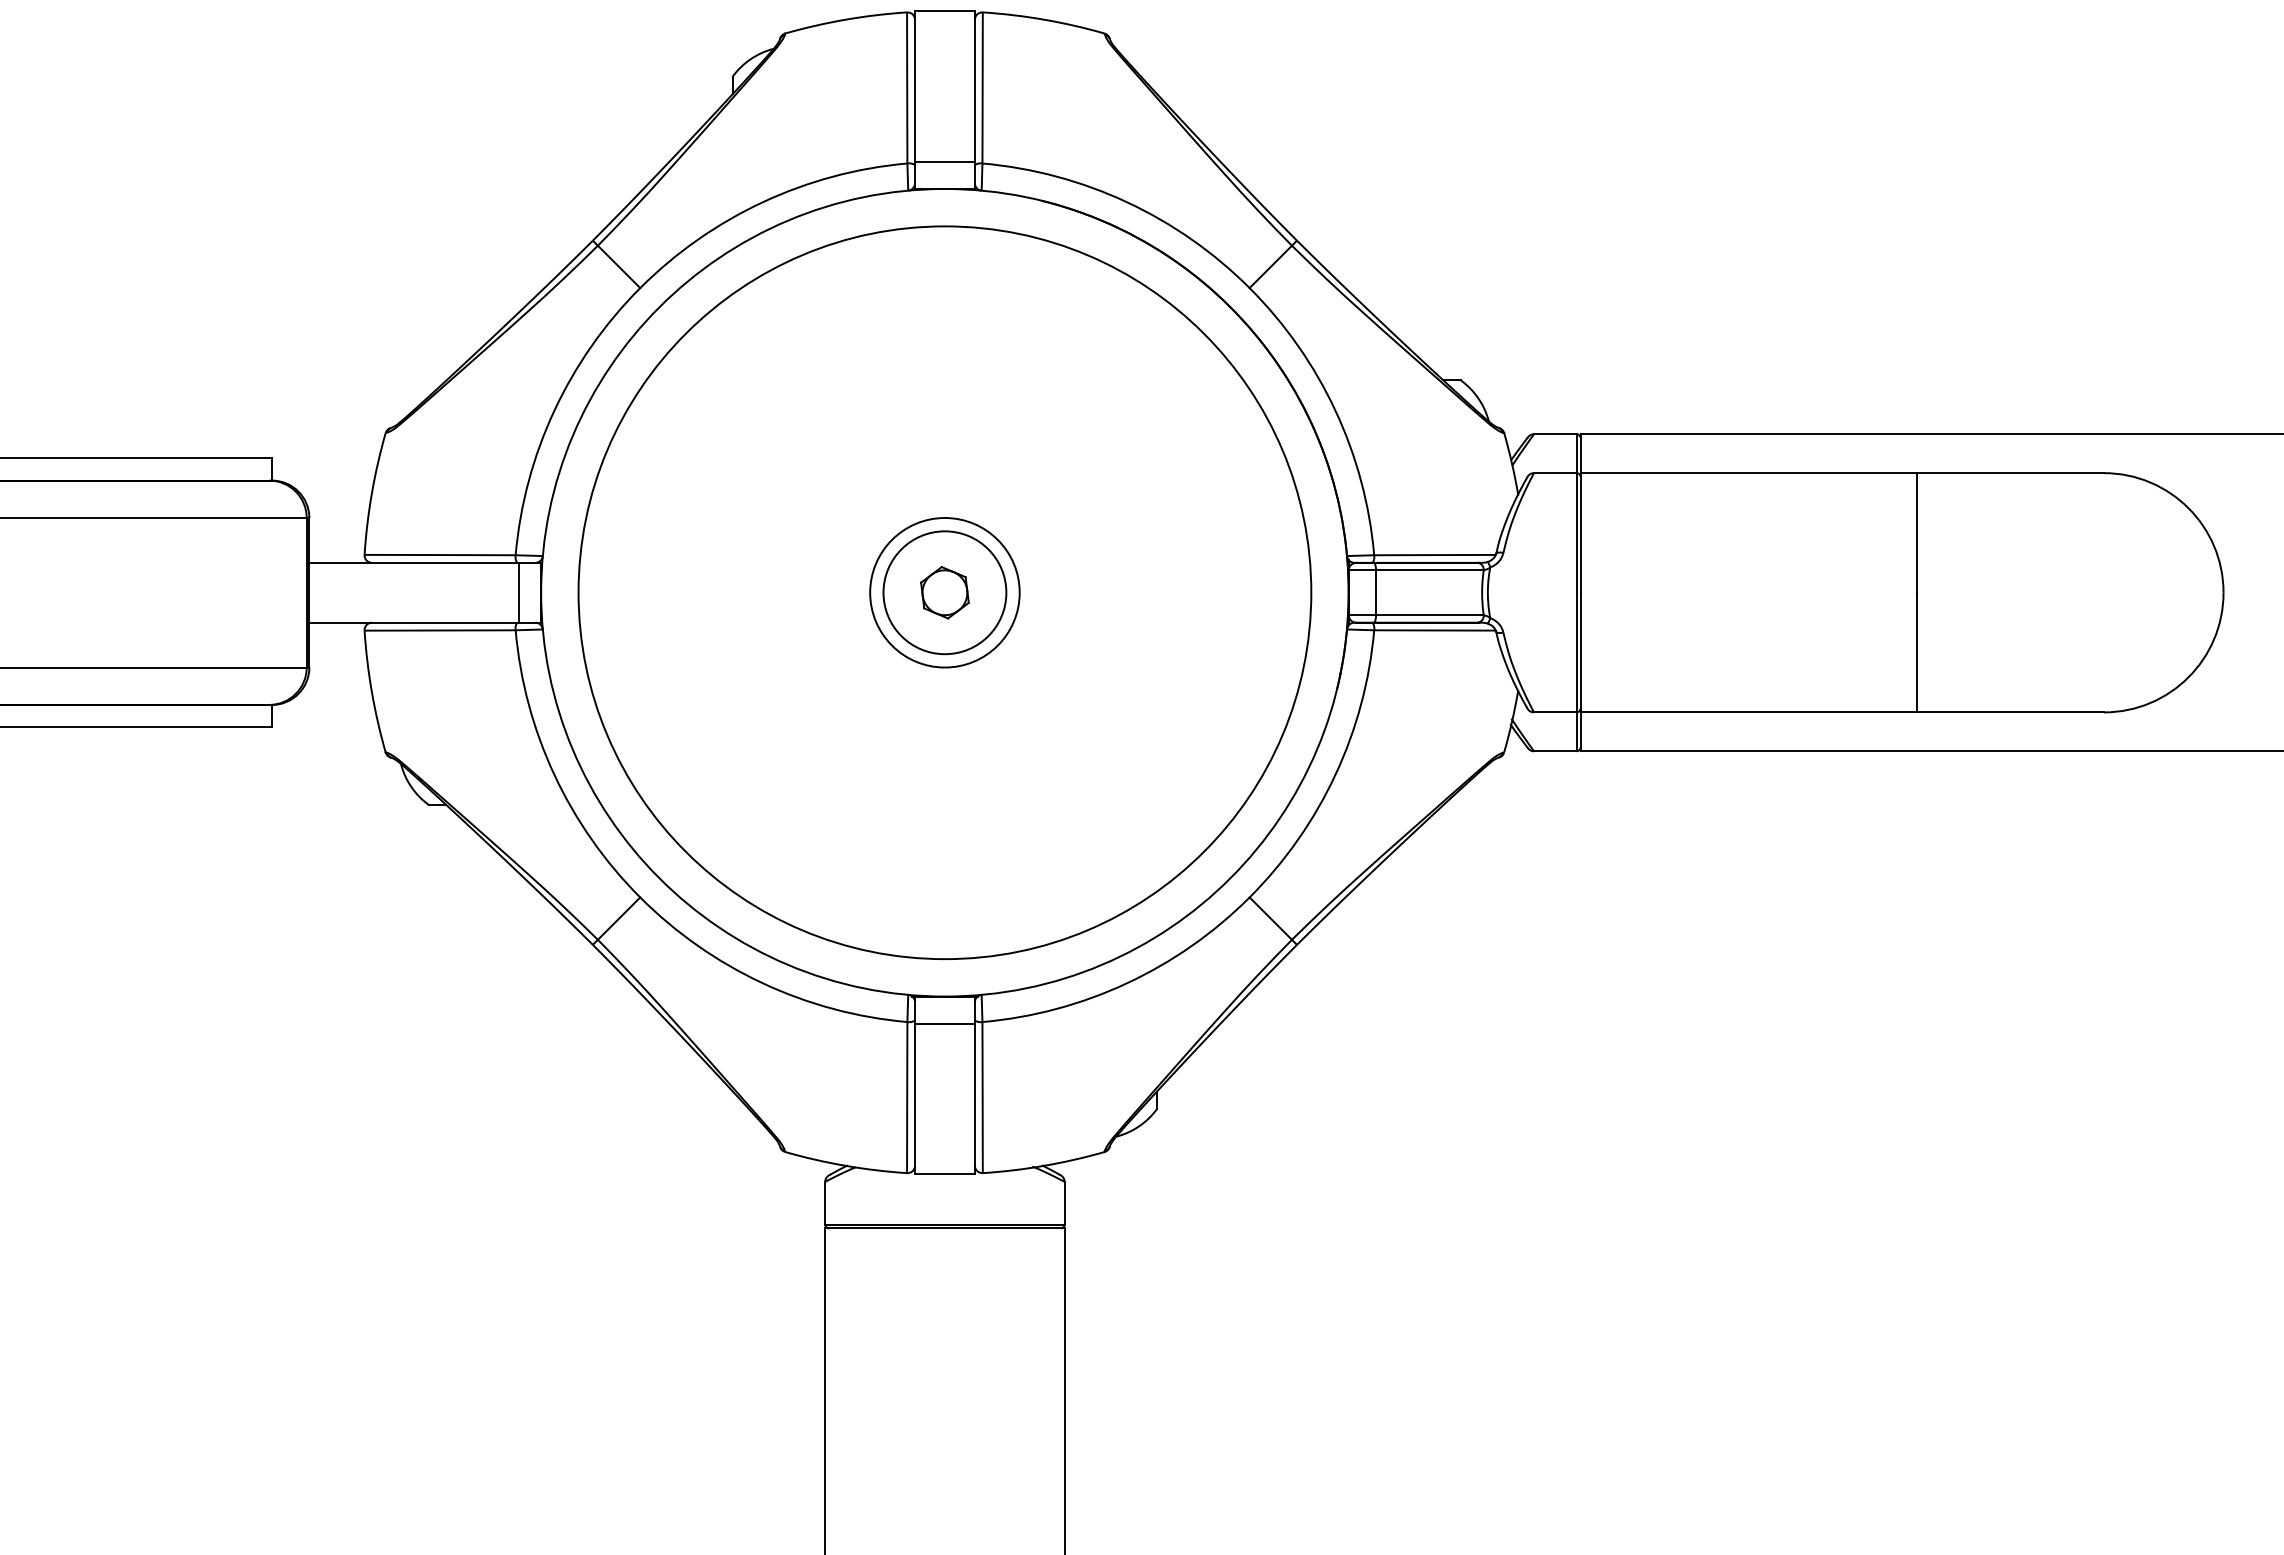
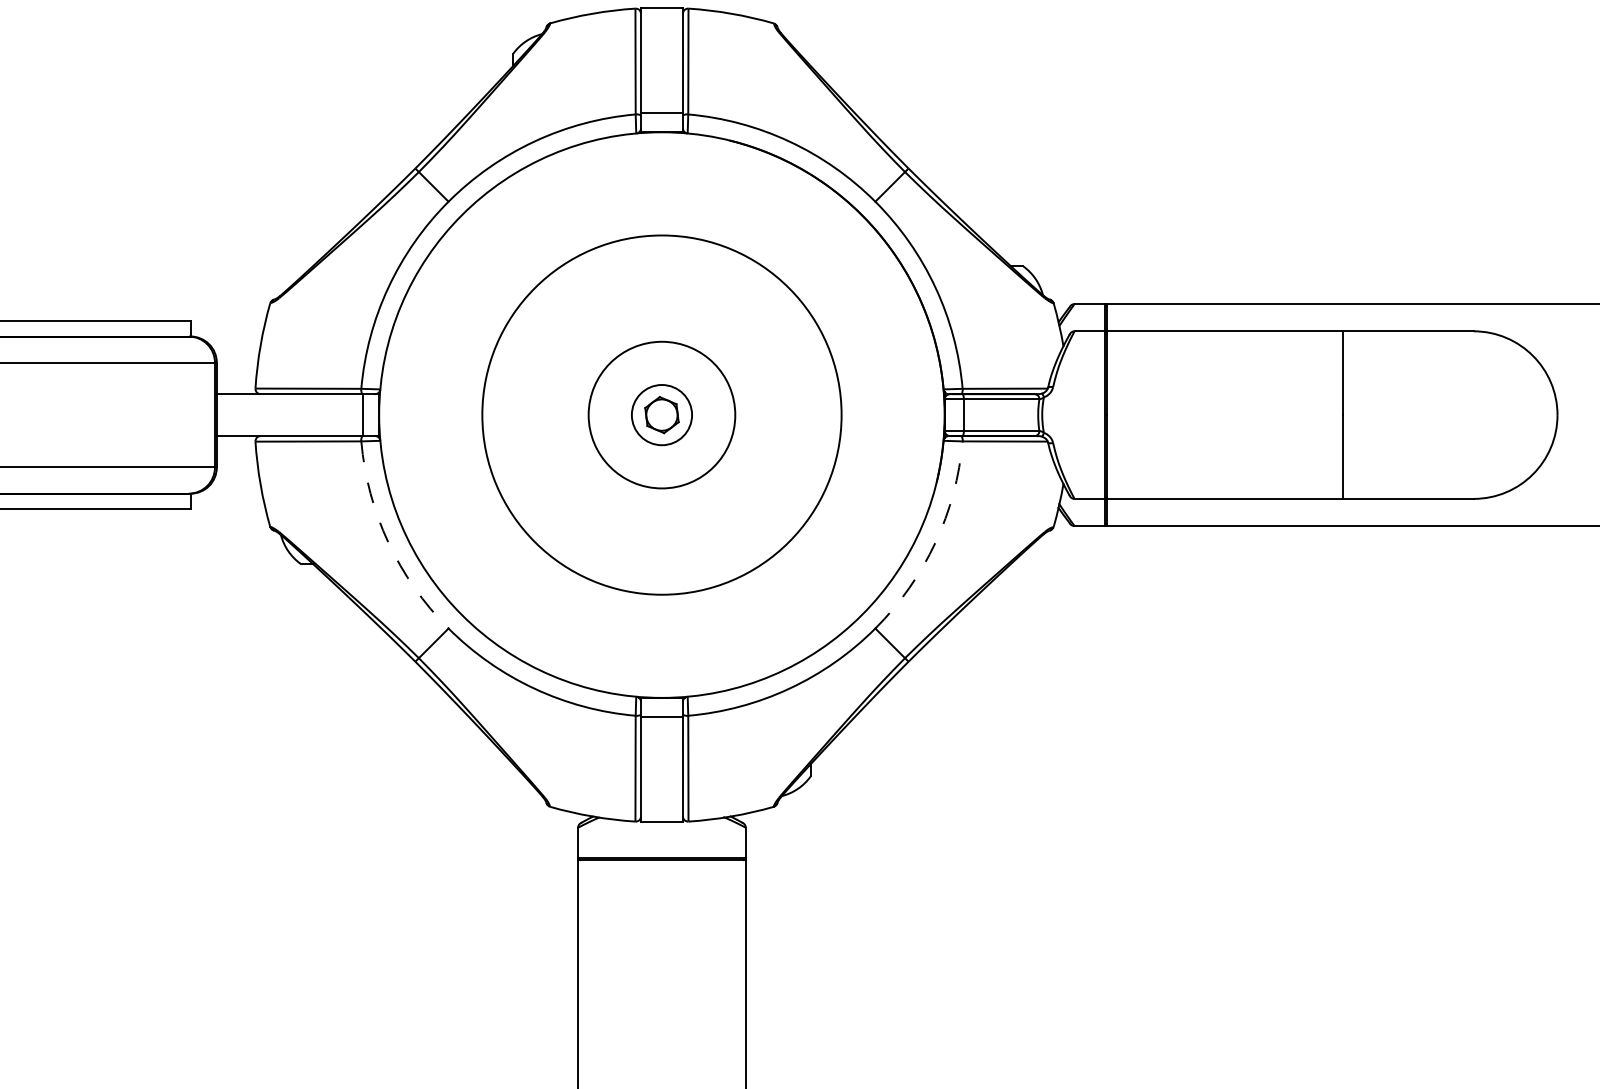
circle: (944, 592) -> (661, 414), size x0.7
circle: (944, 592) -> (661, 414), size x0.7
circle: (944, 592) -> (661, 414), size x1.4
arc: (554, 774) -> (388, 542), solid -> dashed
arc: (1335, 774) -> (935, 542), solid -> dashed

